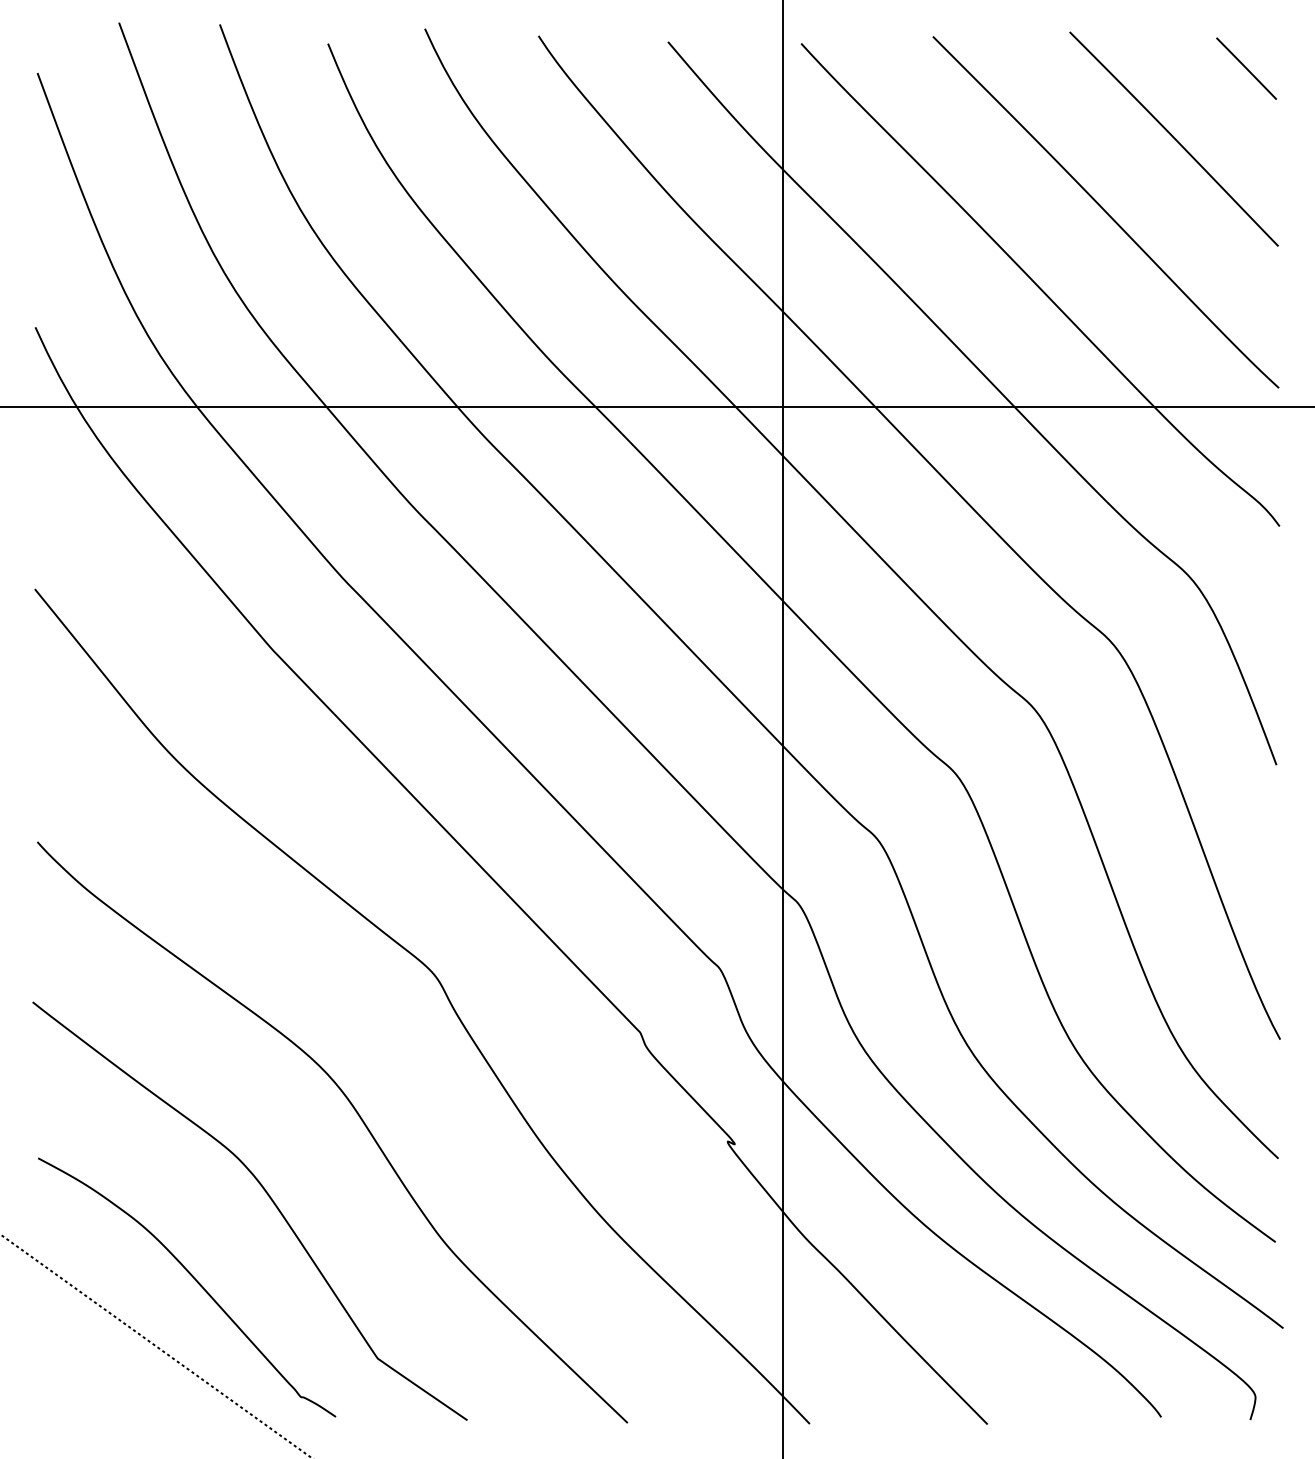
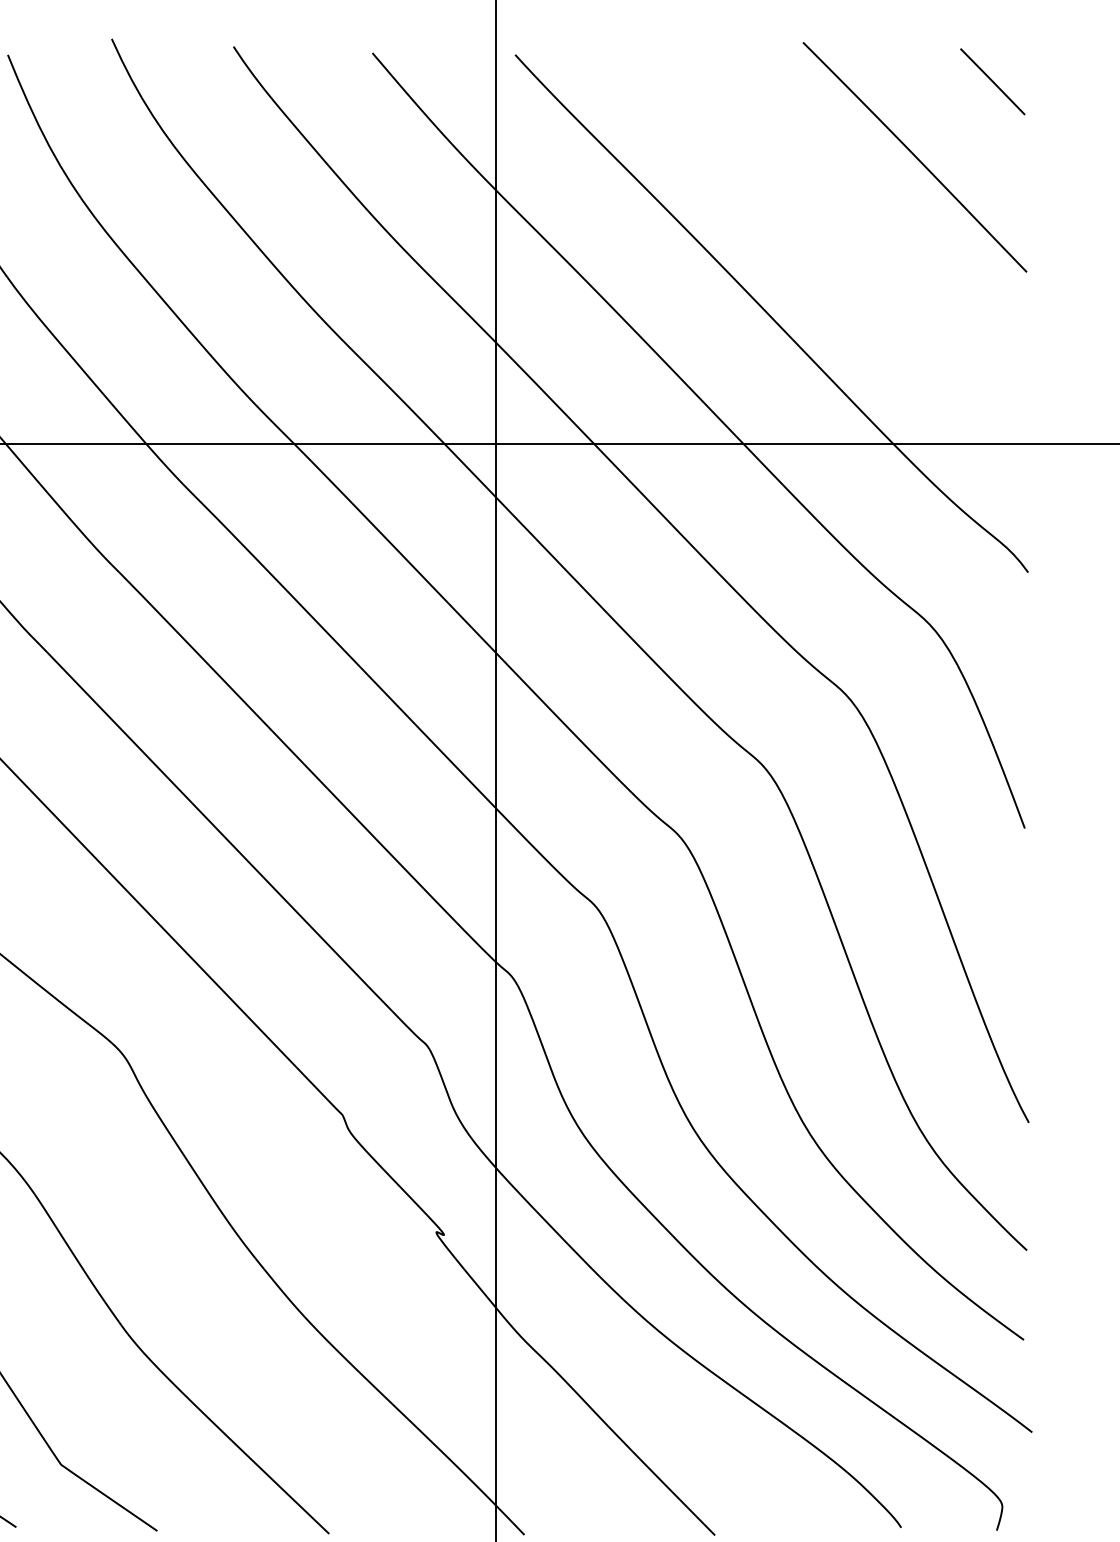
curve: (1105, 212) -> (841, 235), removed

